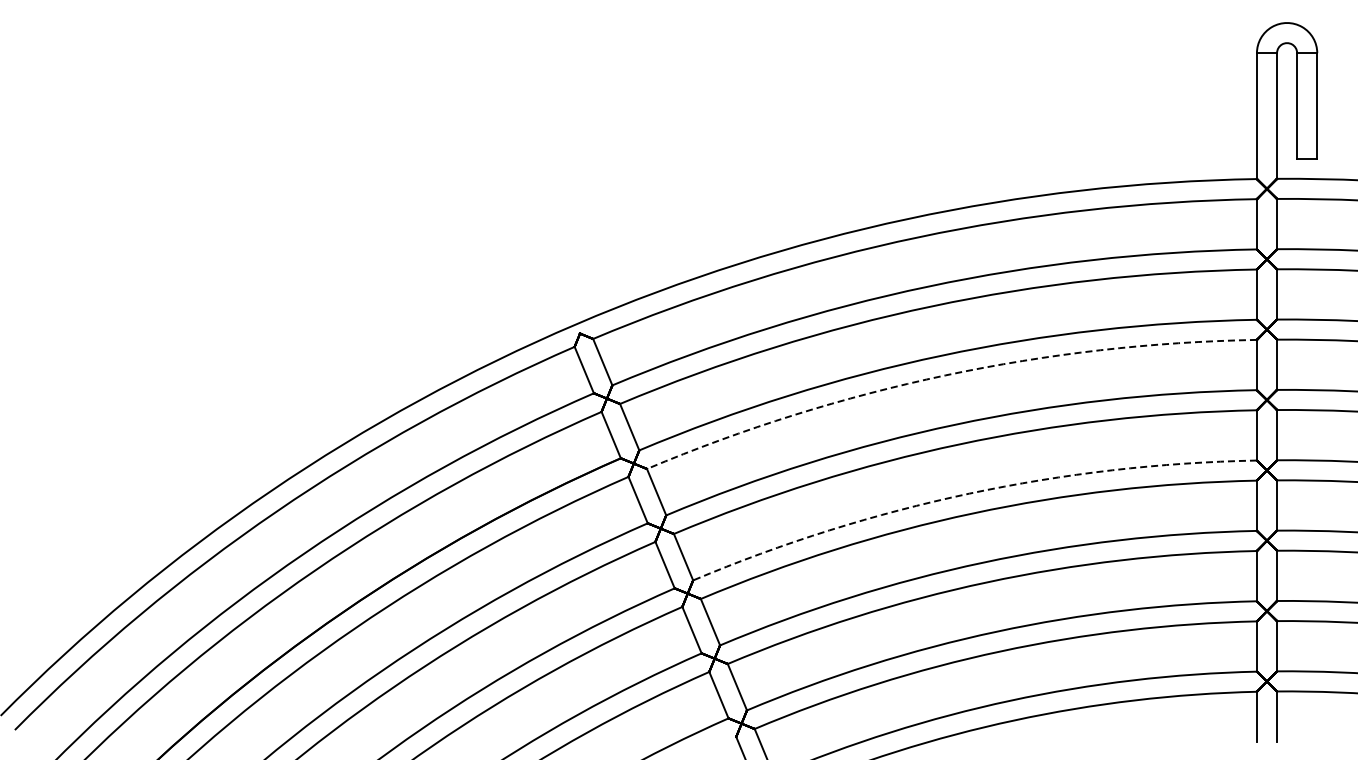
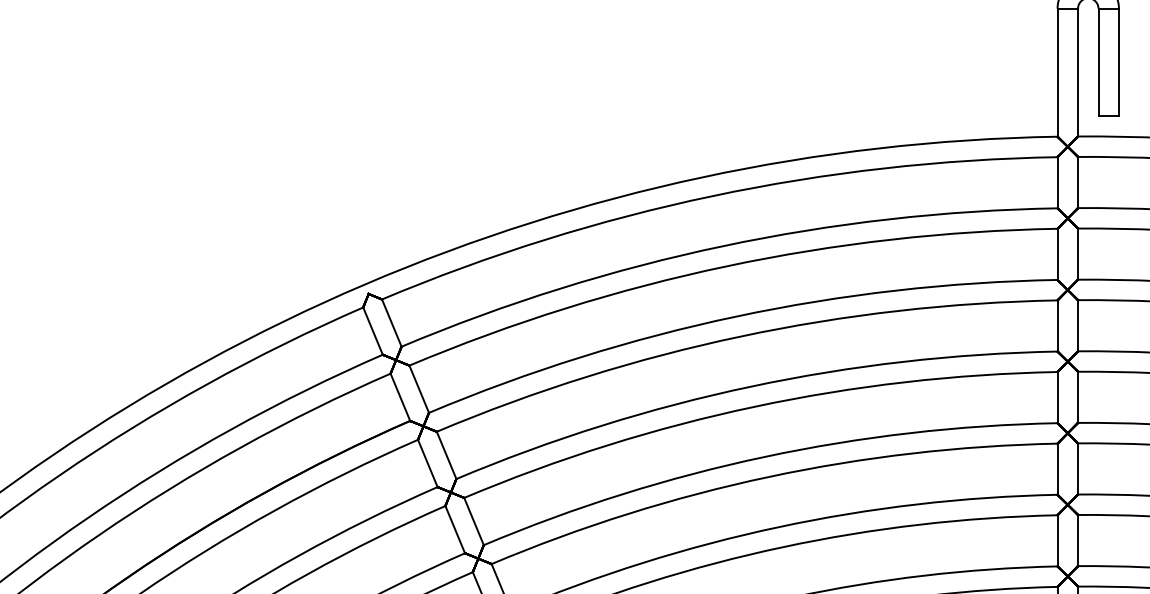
arc: (945, 375) -> (740, 336), dashed -> solid
arc: (969, 493) -> (765, 456), dashed -> solid

